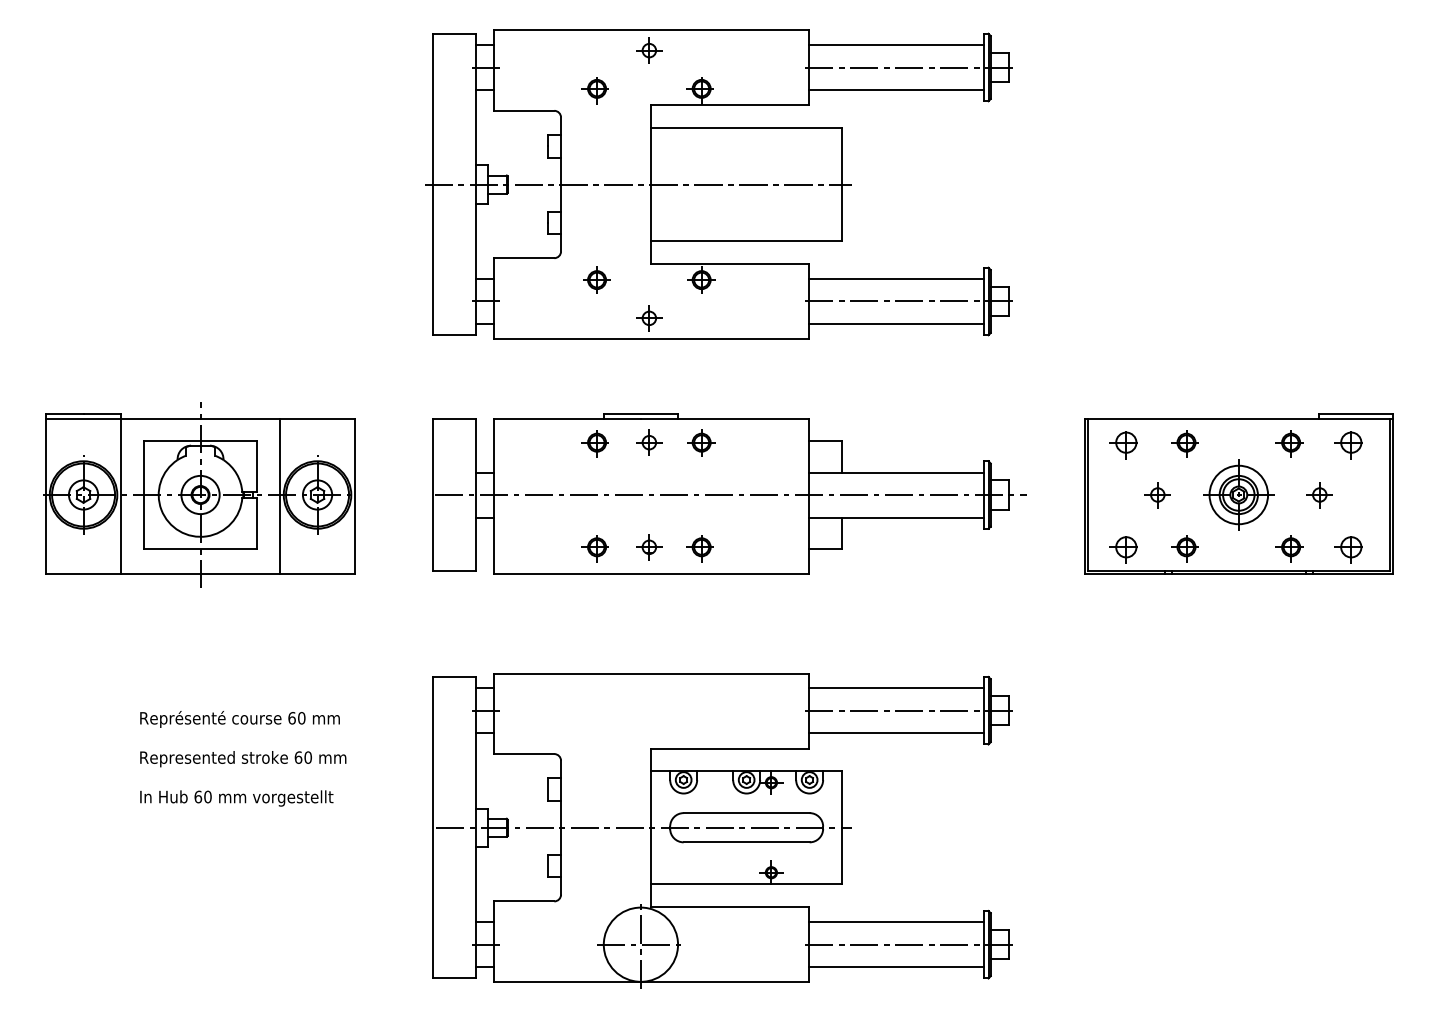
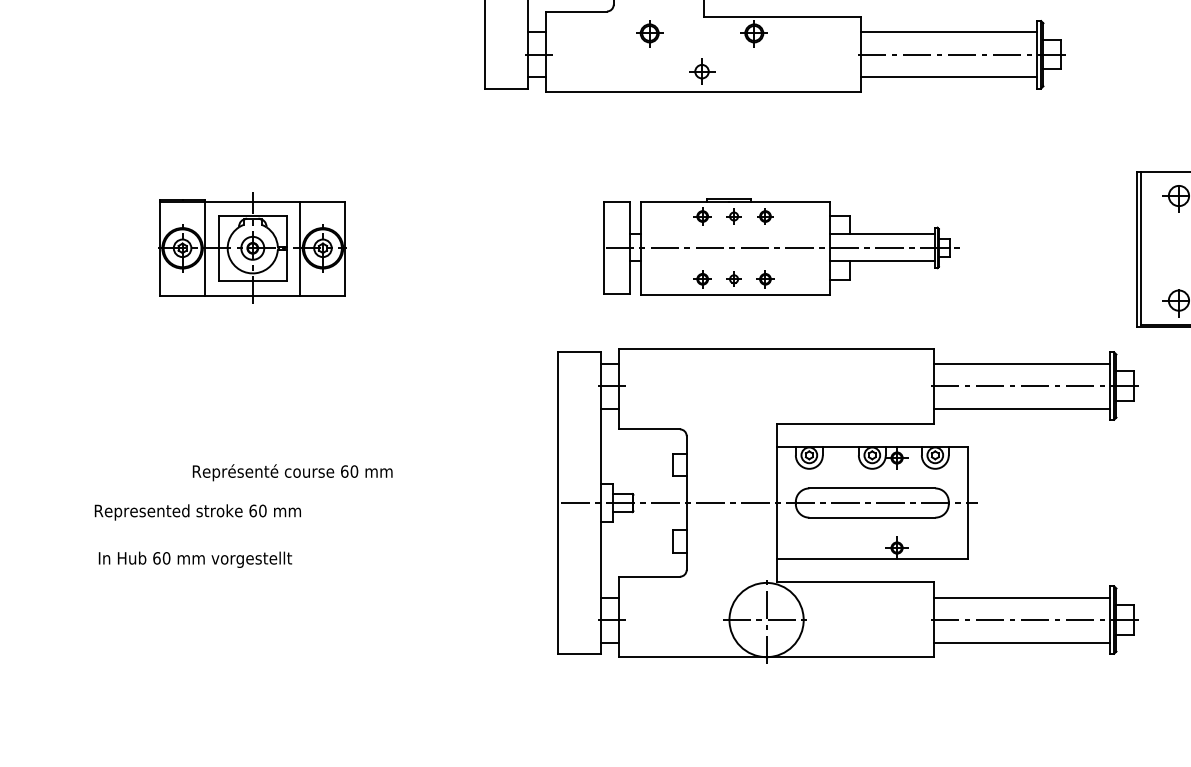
part: (729, 493) -> (782, 246), size x0.6
part: (199, 494) -> (252, 247), size x0.6
text: (243, 759) -> (198, 512), moved
text: (236, 798) -> (195, 559), moved
part: (722, 830) -> (848, 505), moved

